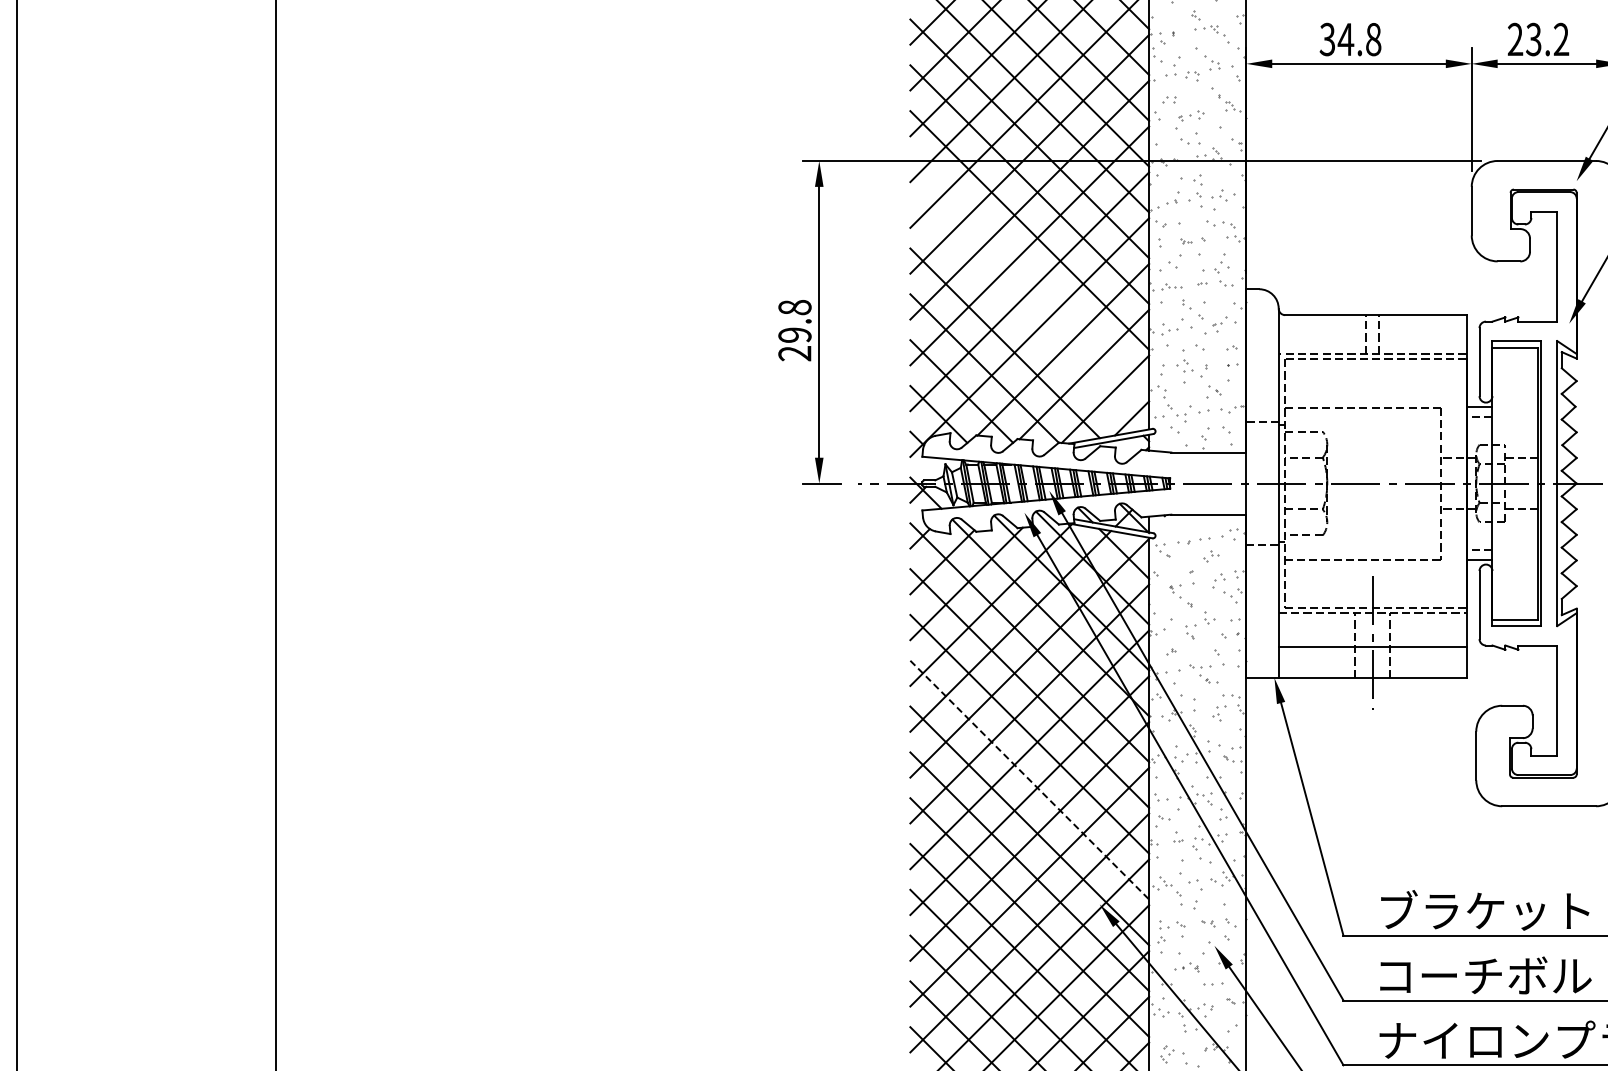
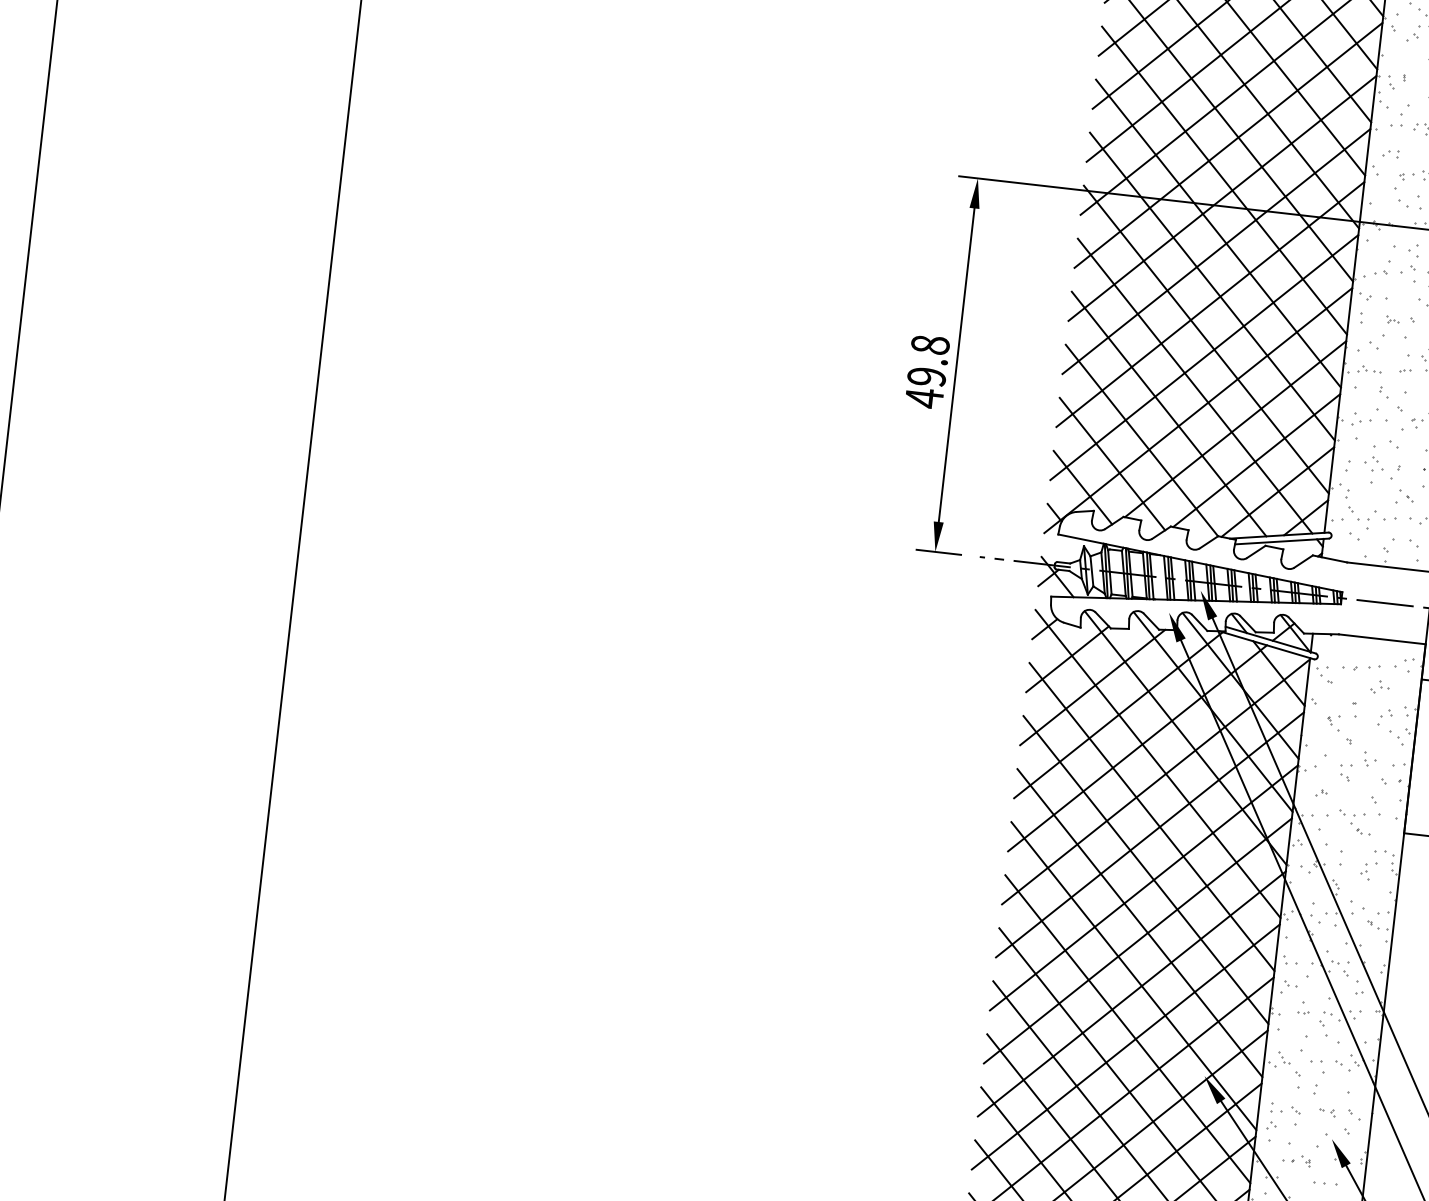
line: (1029, 275) -> (1206, 338), added
line: (1024, 316) -> (1195, 385), added
text: (794, 353) -> (923, 398), 29.8 -> 49.8
line: (1029, 780) -> (1139, 923), dashed -> solid

